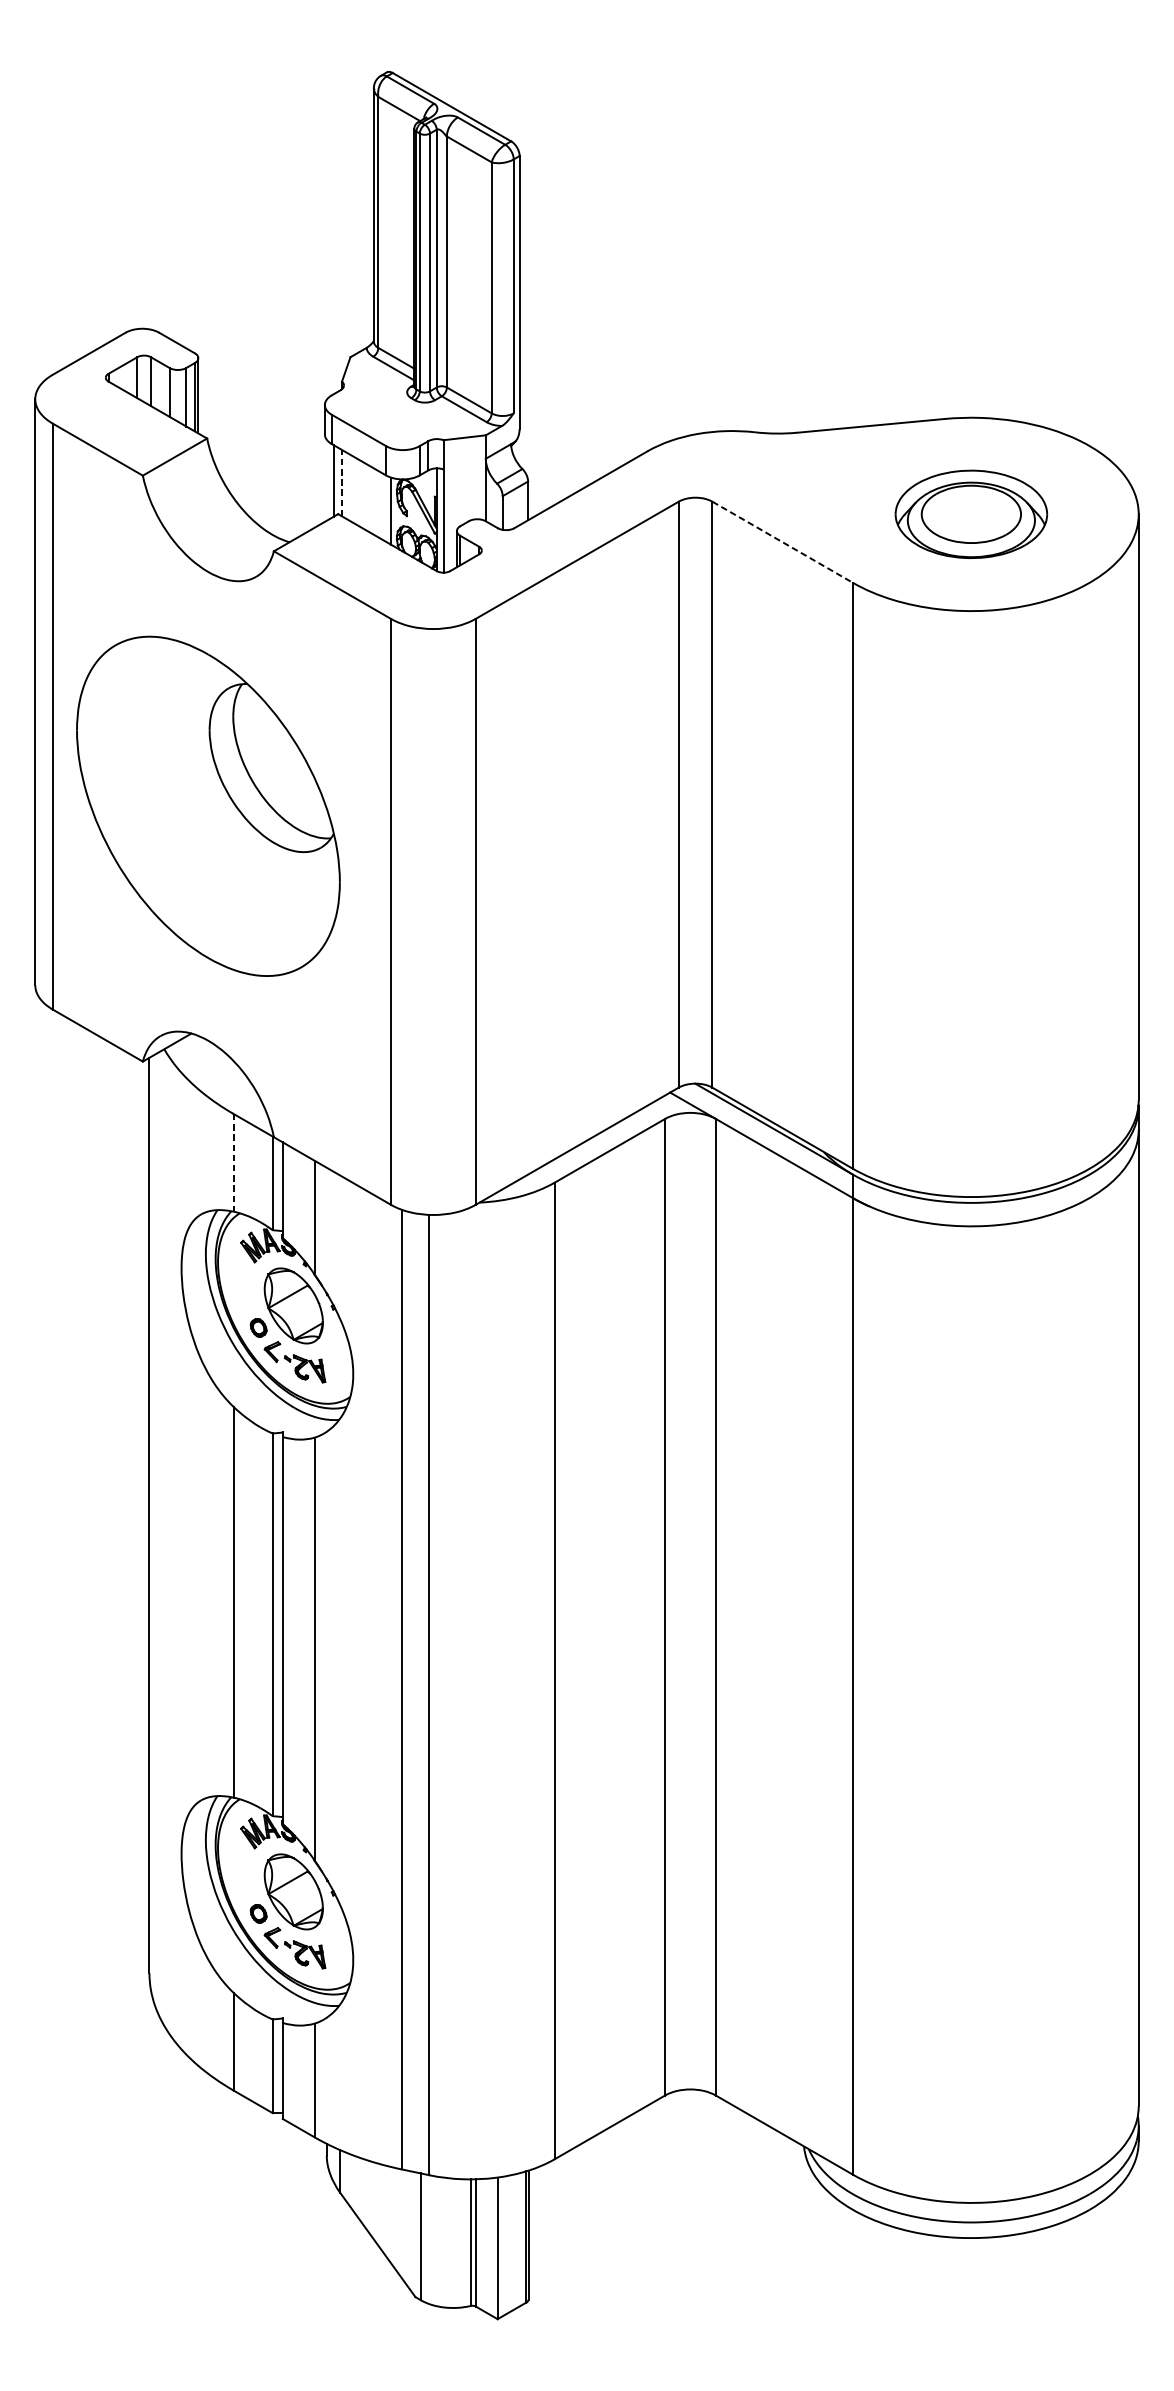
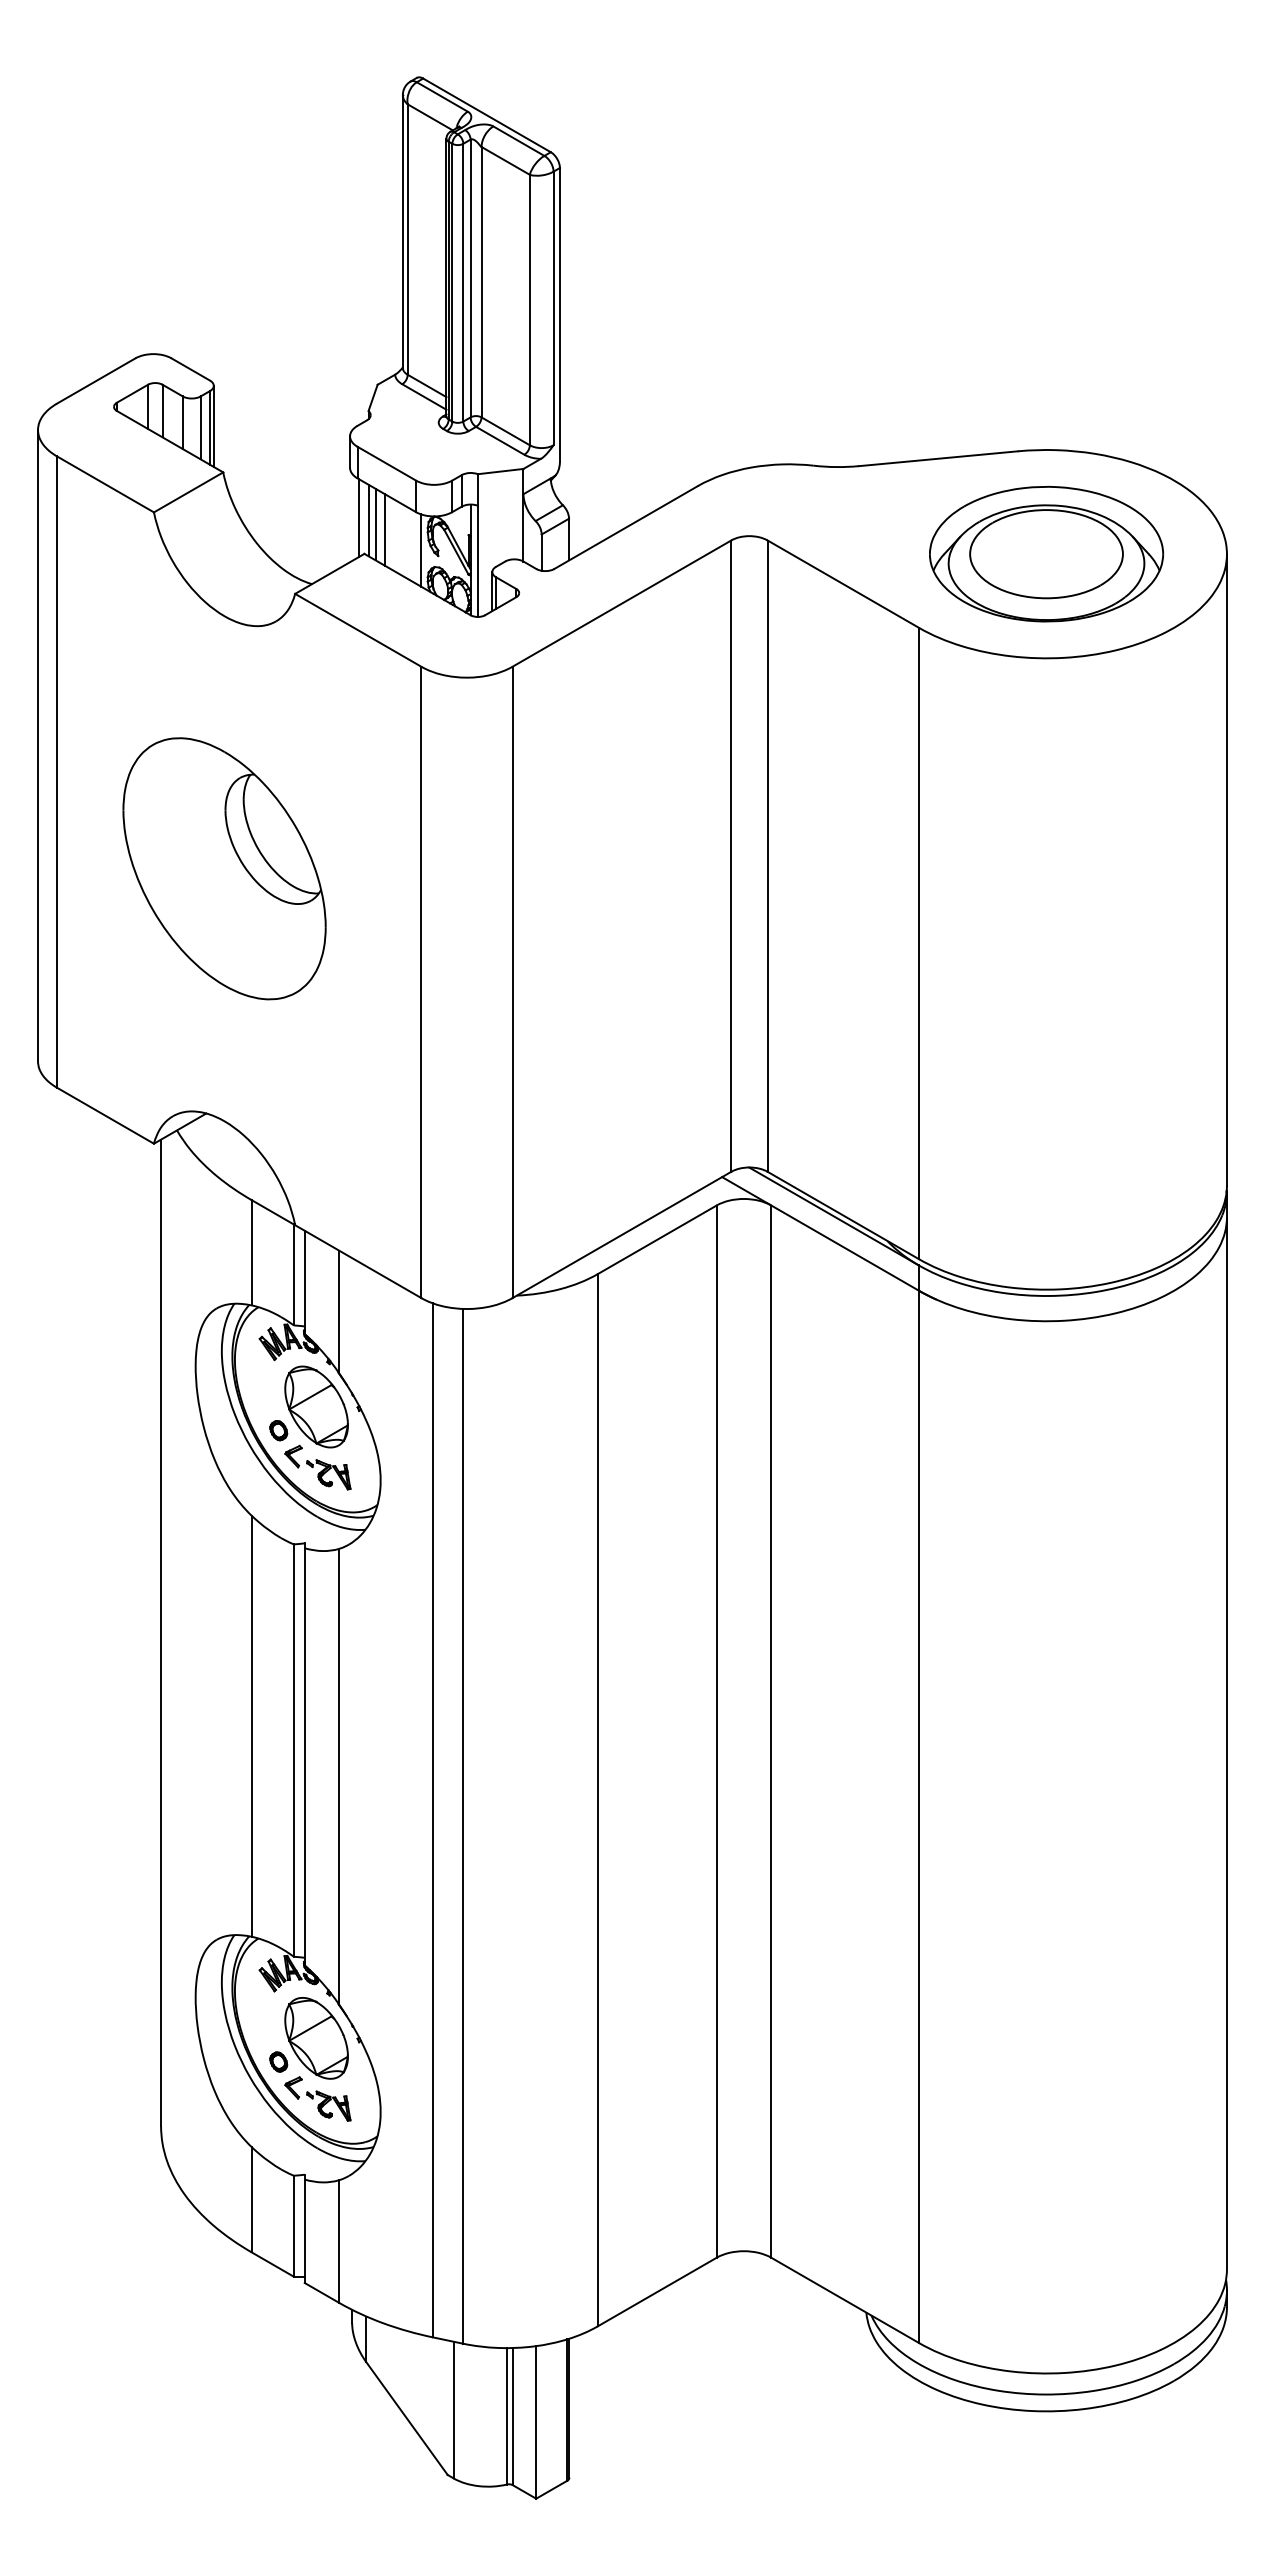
line: (341, 483) -> (368, 520), dashed -> solid
line: (348, 486) -> (375, 524), added
line: (356, 491) -> (384, 529), added
part: (971, 513) -> (1046, 553), size x1.43
line: (782, 542) -> (843, 584), dashed -> solid
part: (208, 806) -> (224, 868), size x0.71
line: (233, 1162) -> (251, 1252), dashed -> solid

